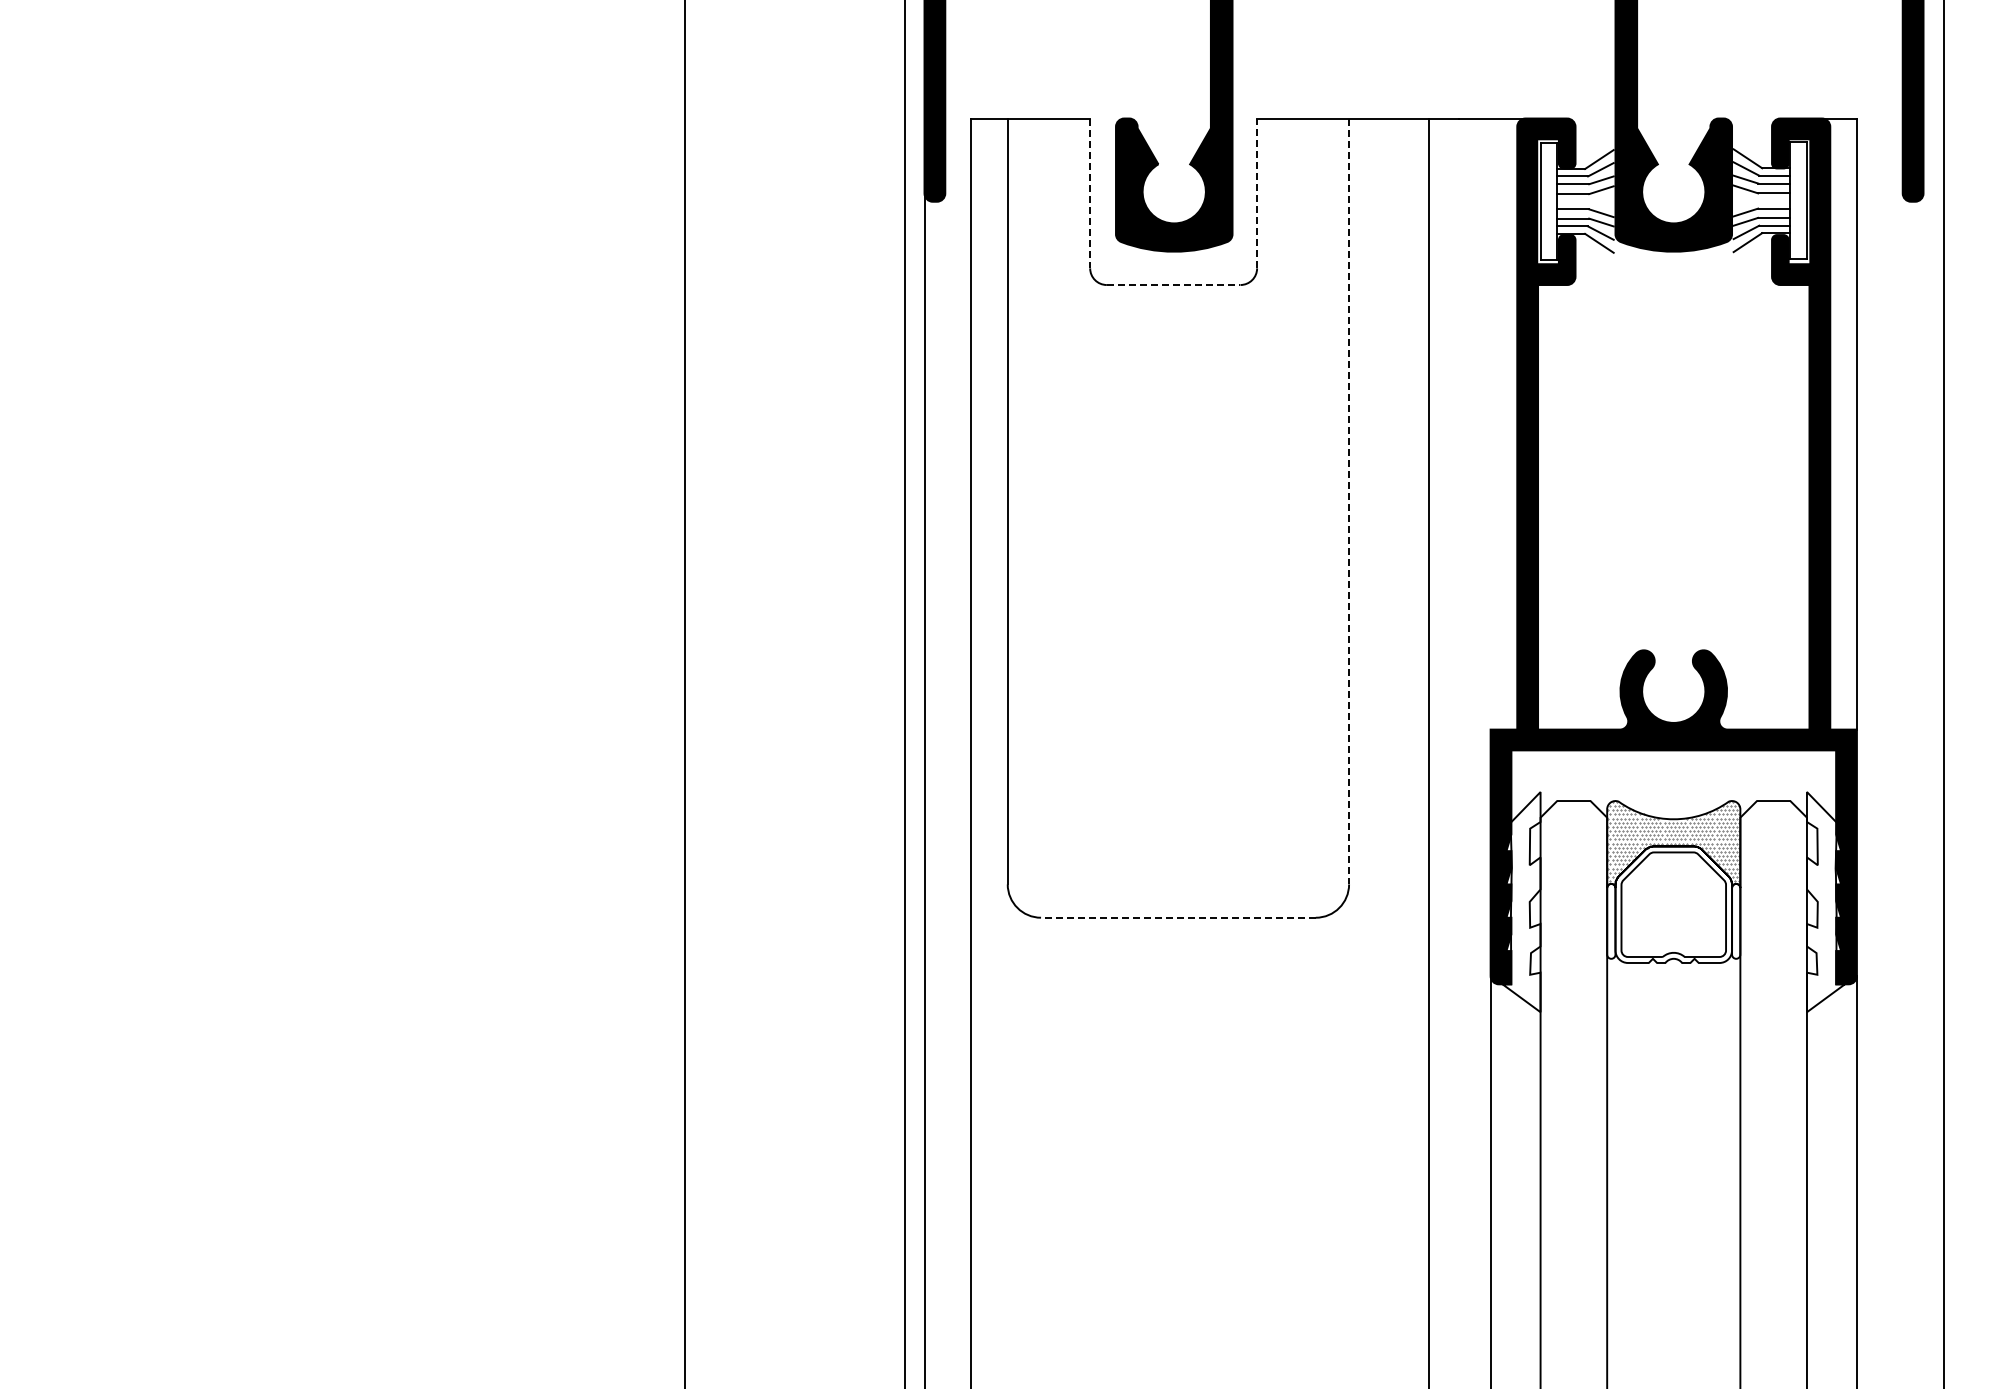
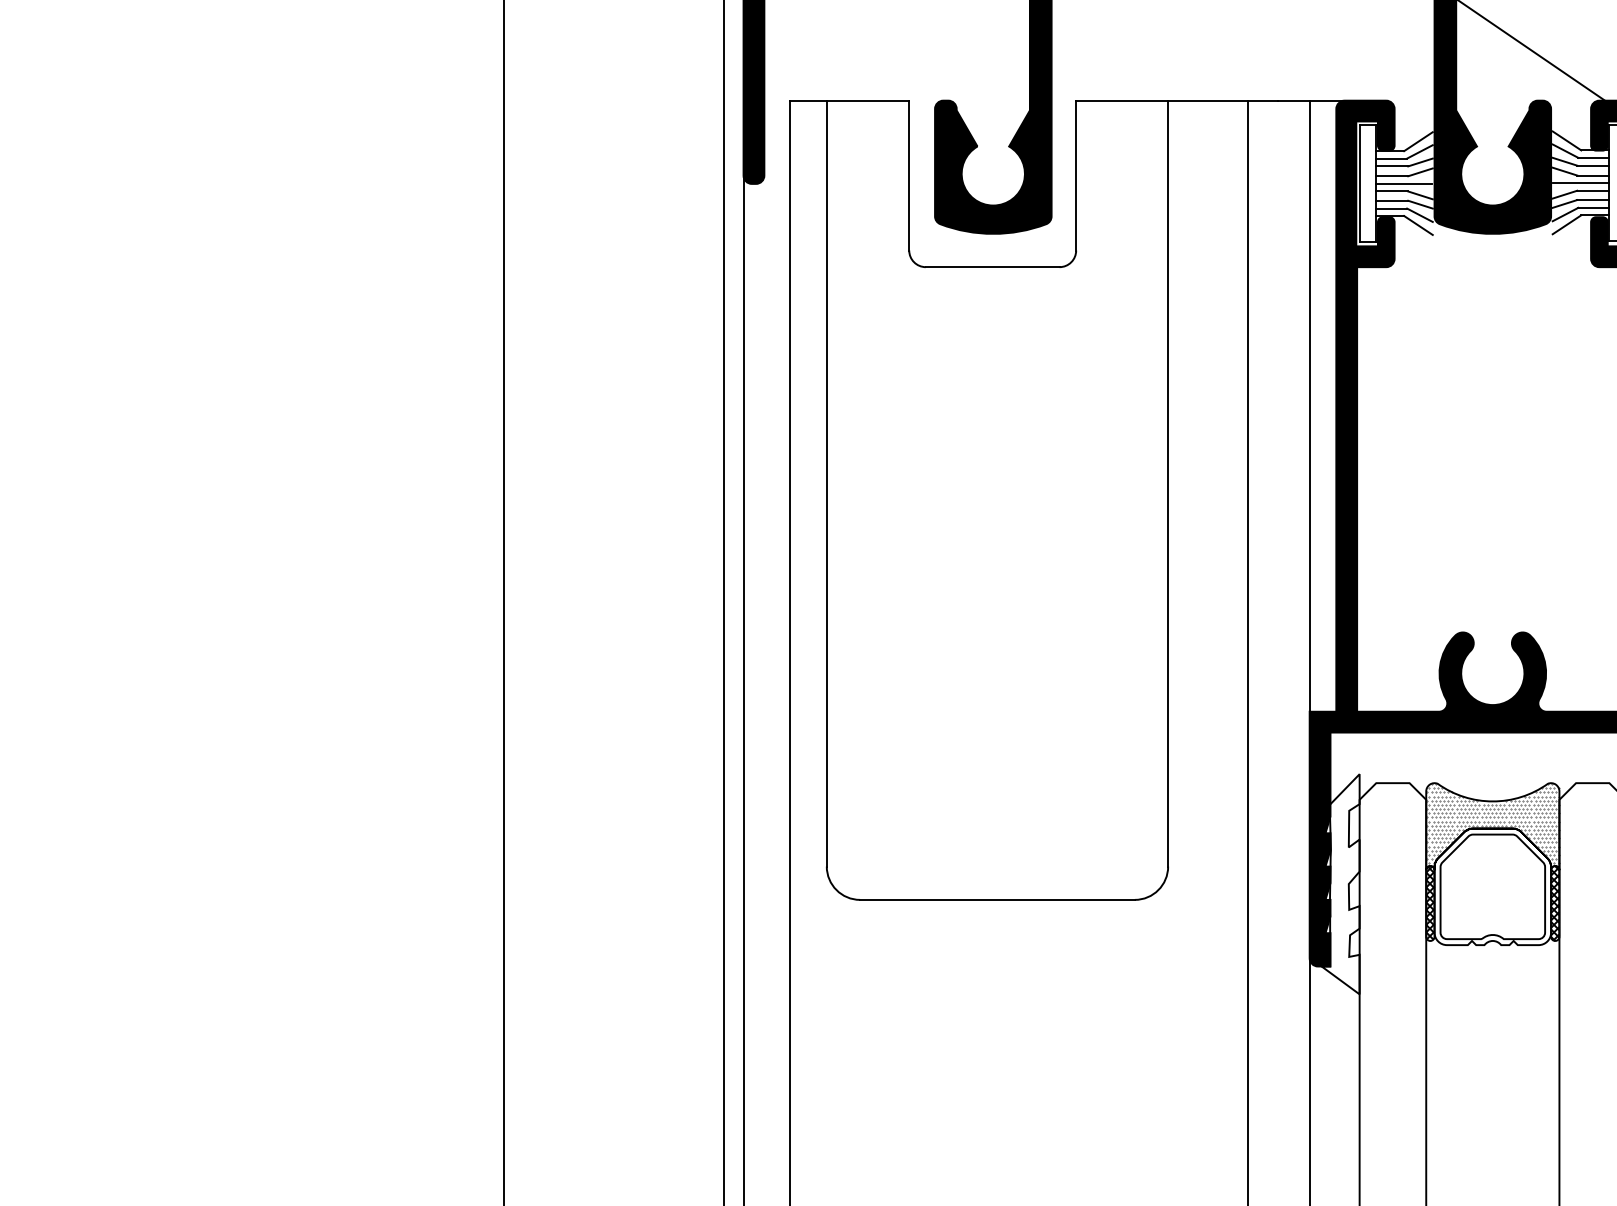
line: (1090, 193) -> (909, 175), dashed -> solid
line: (1257, 193) -> (1076, 175), dashed -> solid
line: (1762, 200) -> (1581, 182), added
line: (1585, 201) -> (1404, 183), added
line: (1173, 285) -> (992, 267), dashed -> solid
line: (1490, 423) -> (1309, 405), added
line: (1349, 501) -> (1168, 483), dashed -> solid
line: (1177, 917) -> (996, 899), dashed -> solid
hatch: (1611, 920) -> (1430, 902), added
hatch: (1736, 920) -> (1555, 902), added

